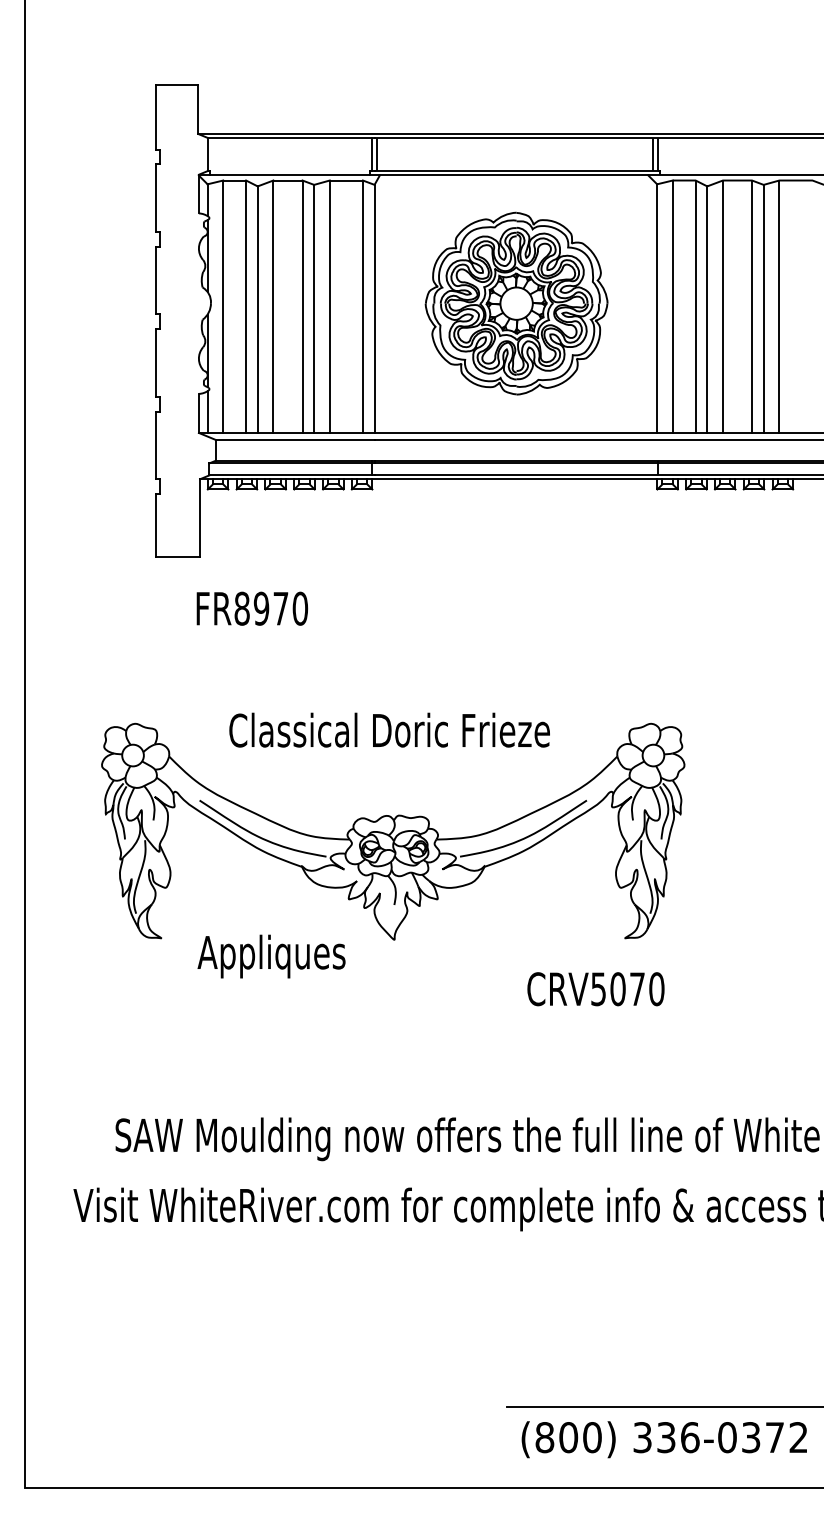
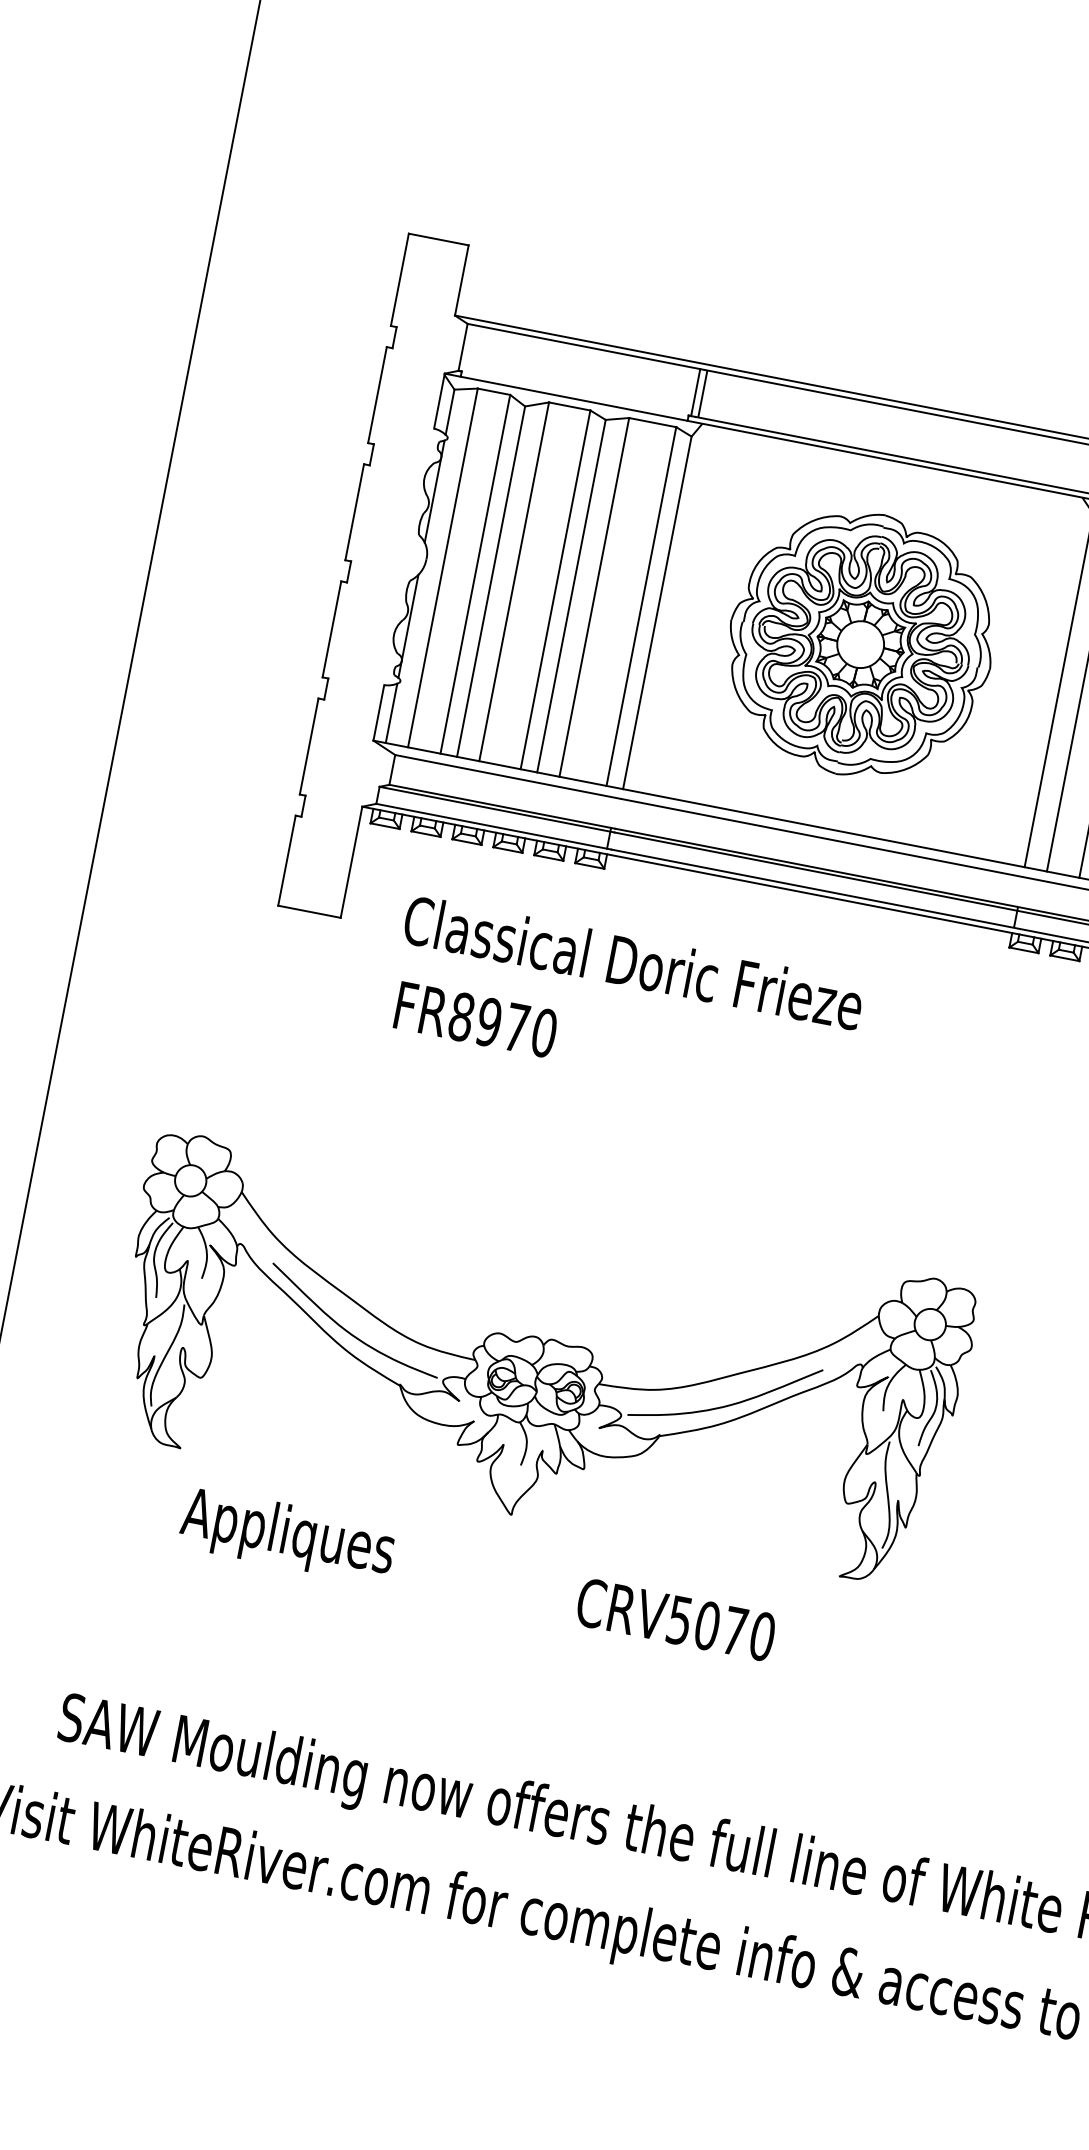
text: (252, 608) -> (476, 1019), moved
text: (389, 729) -> (633, 961), moved
text: (271, 956) -> (287, 1535), moved
text: (595, 989) -> (675, 1620), moved

